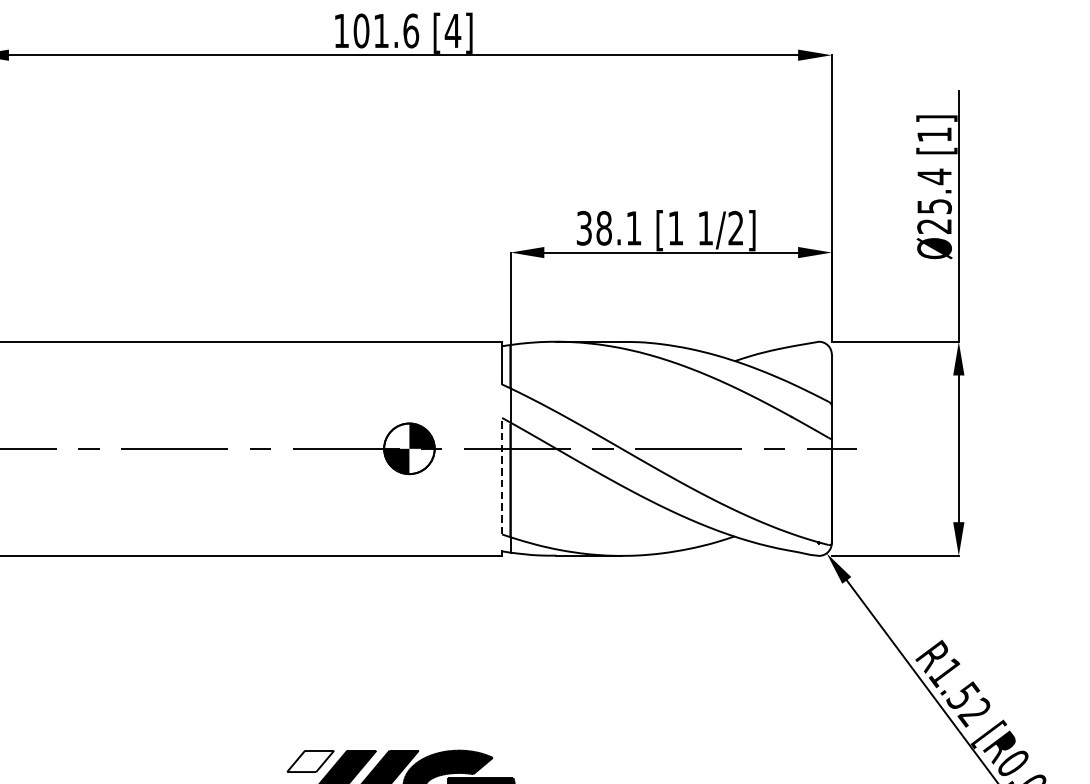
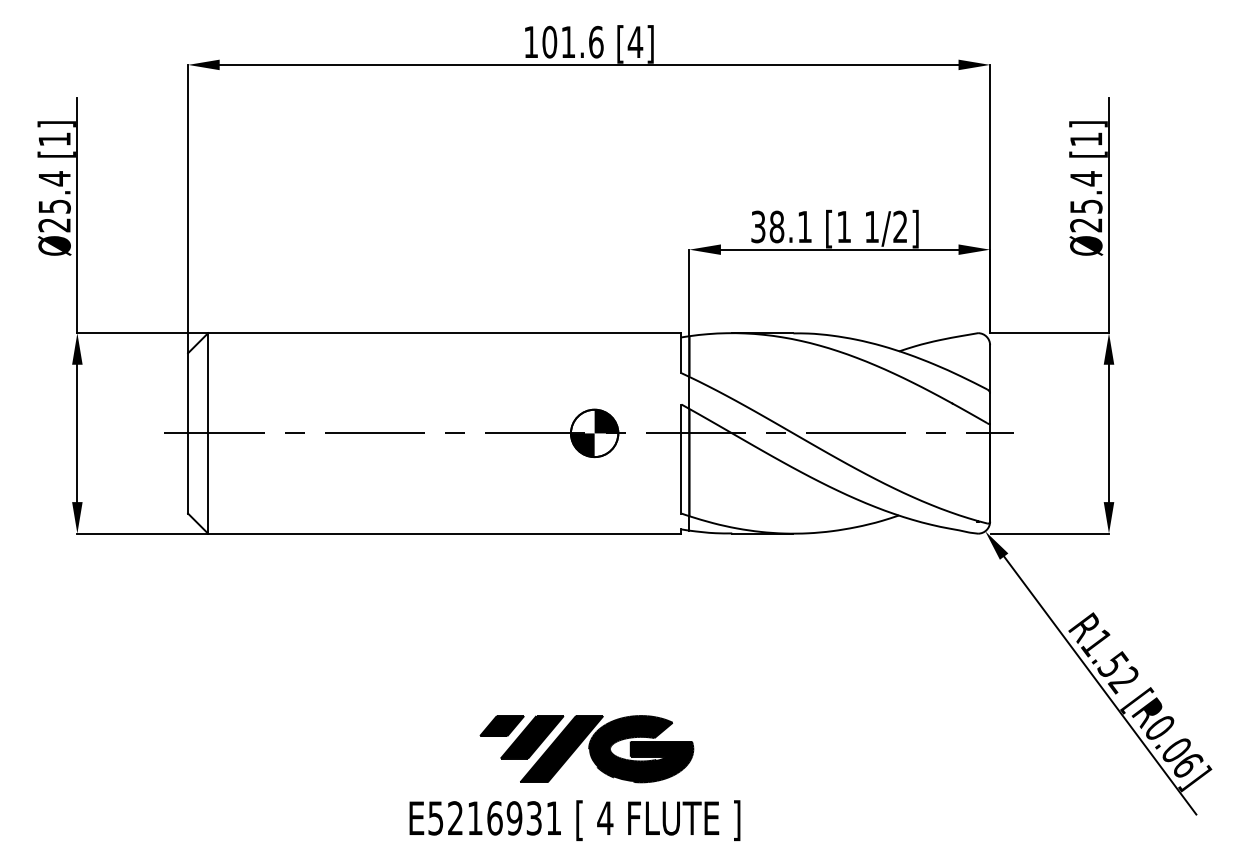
line: (502, 476) -> (681, 459), dashed -> solid
fill: (311, 761) -> (502, 726), added

